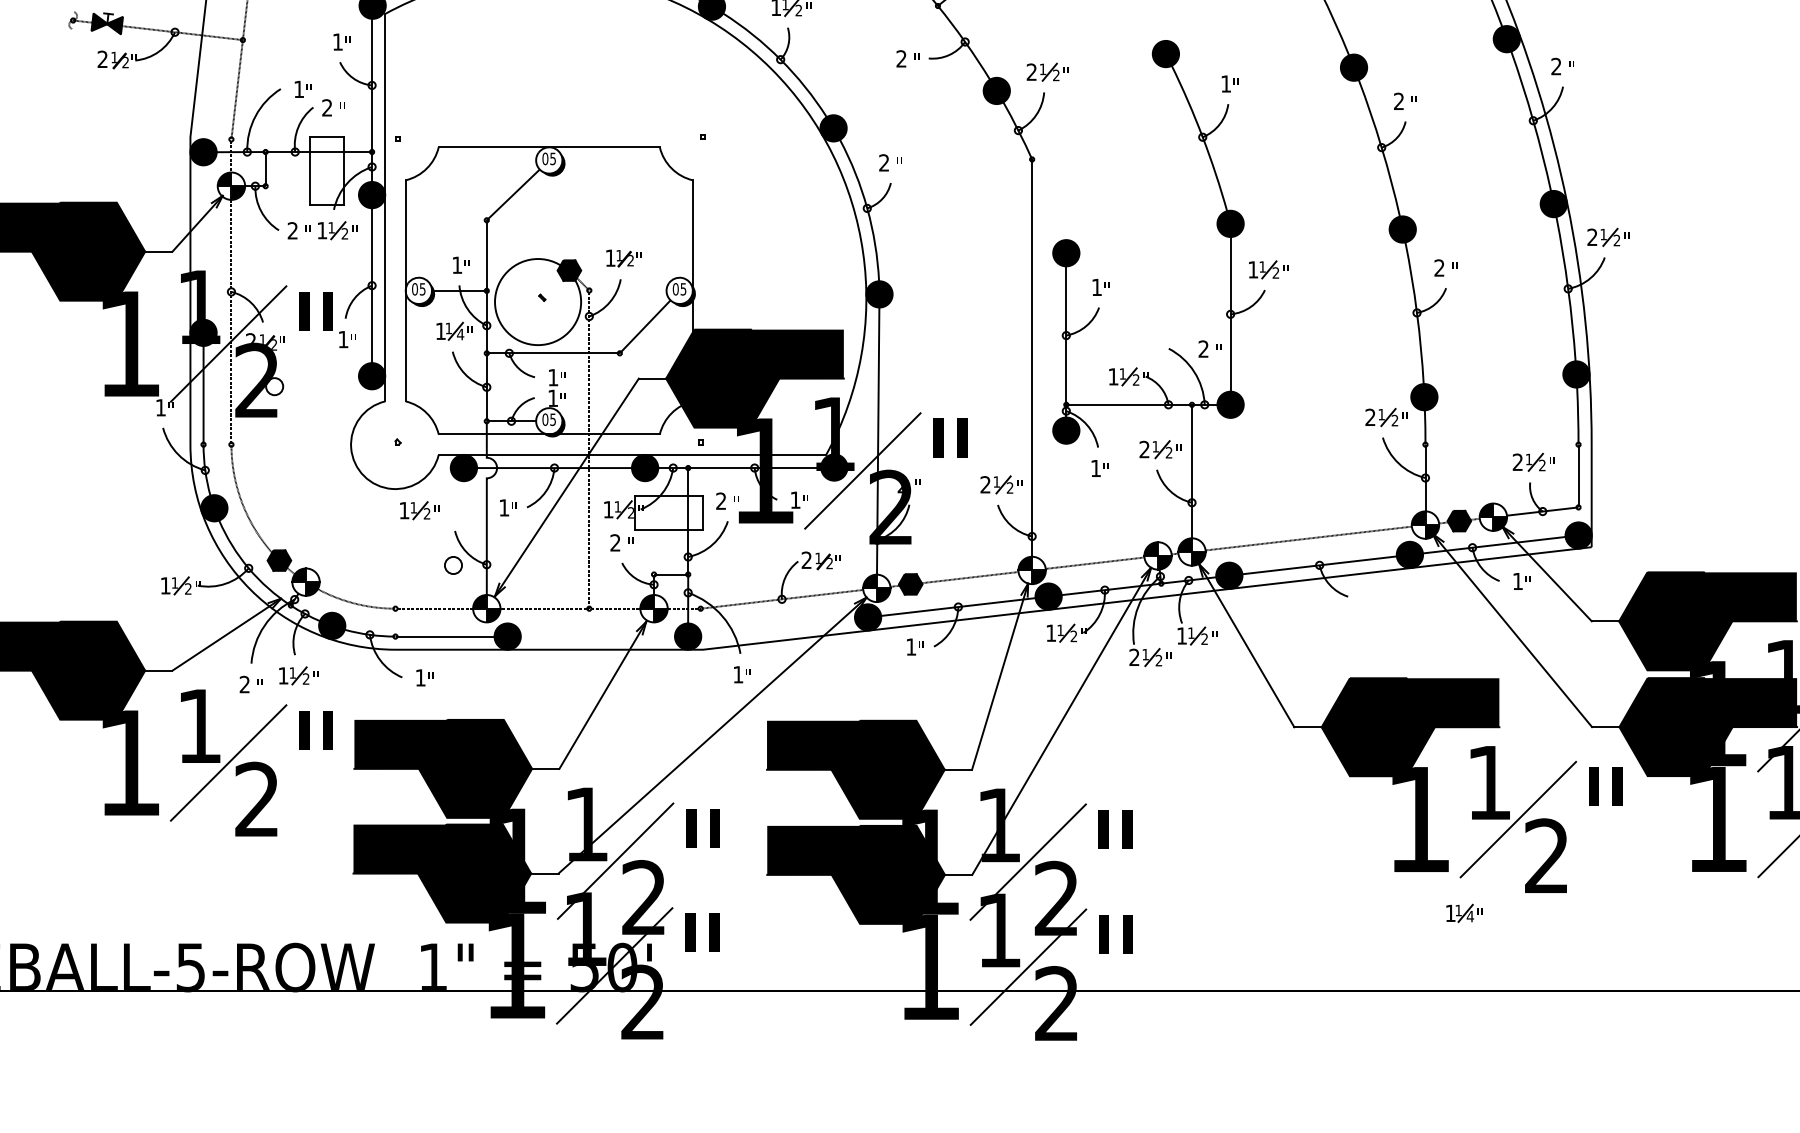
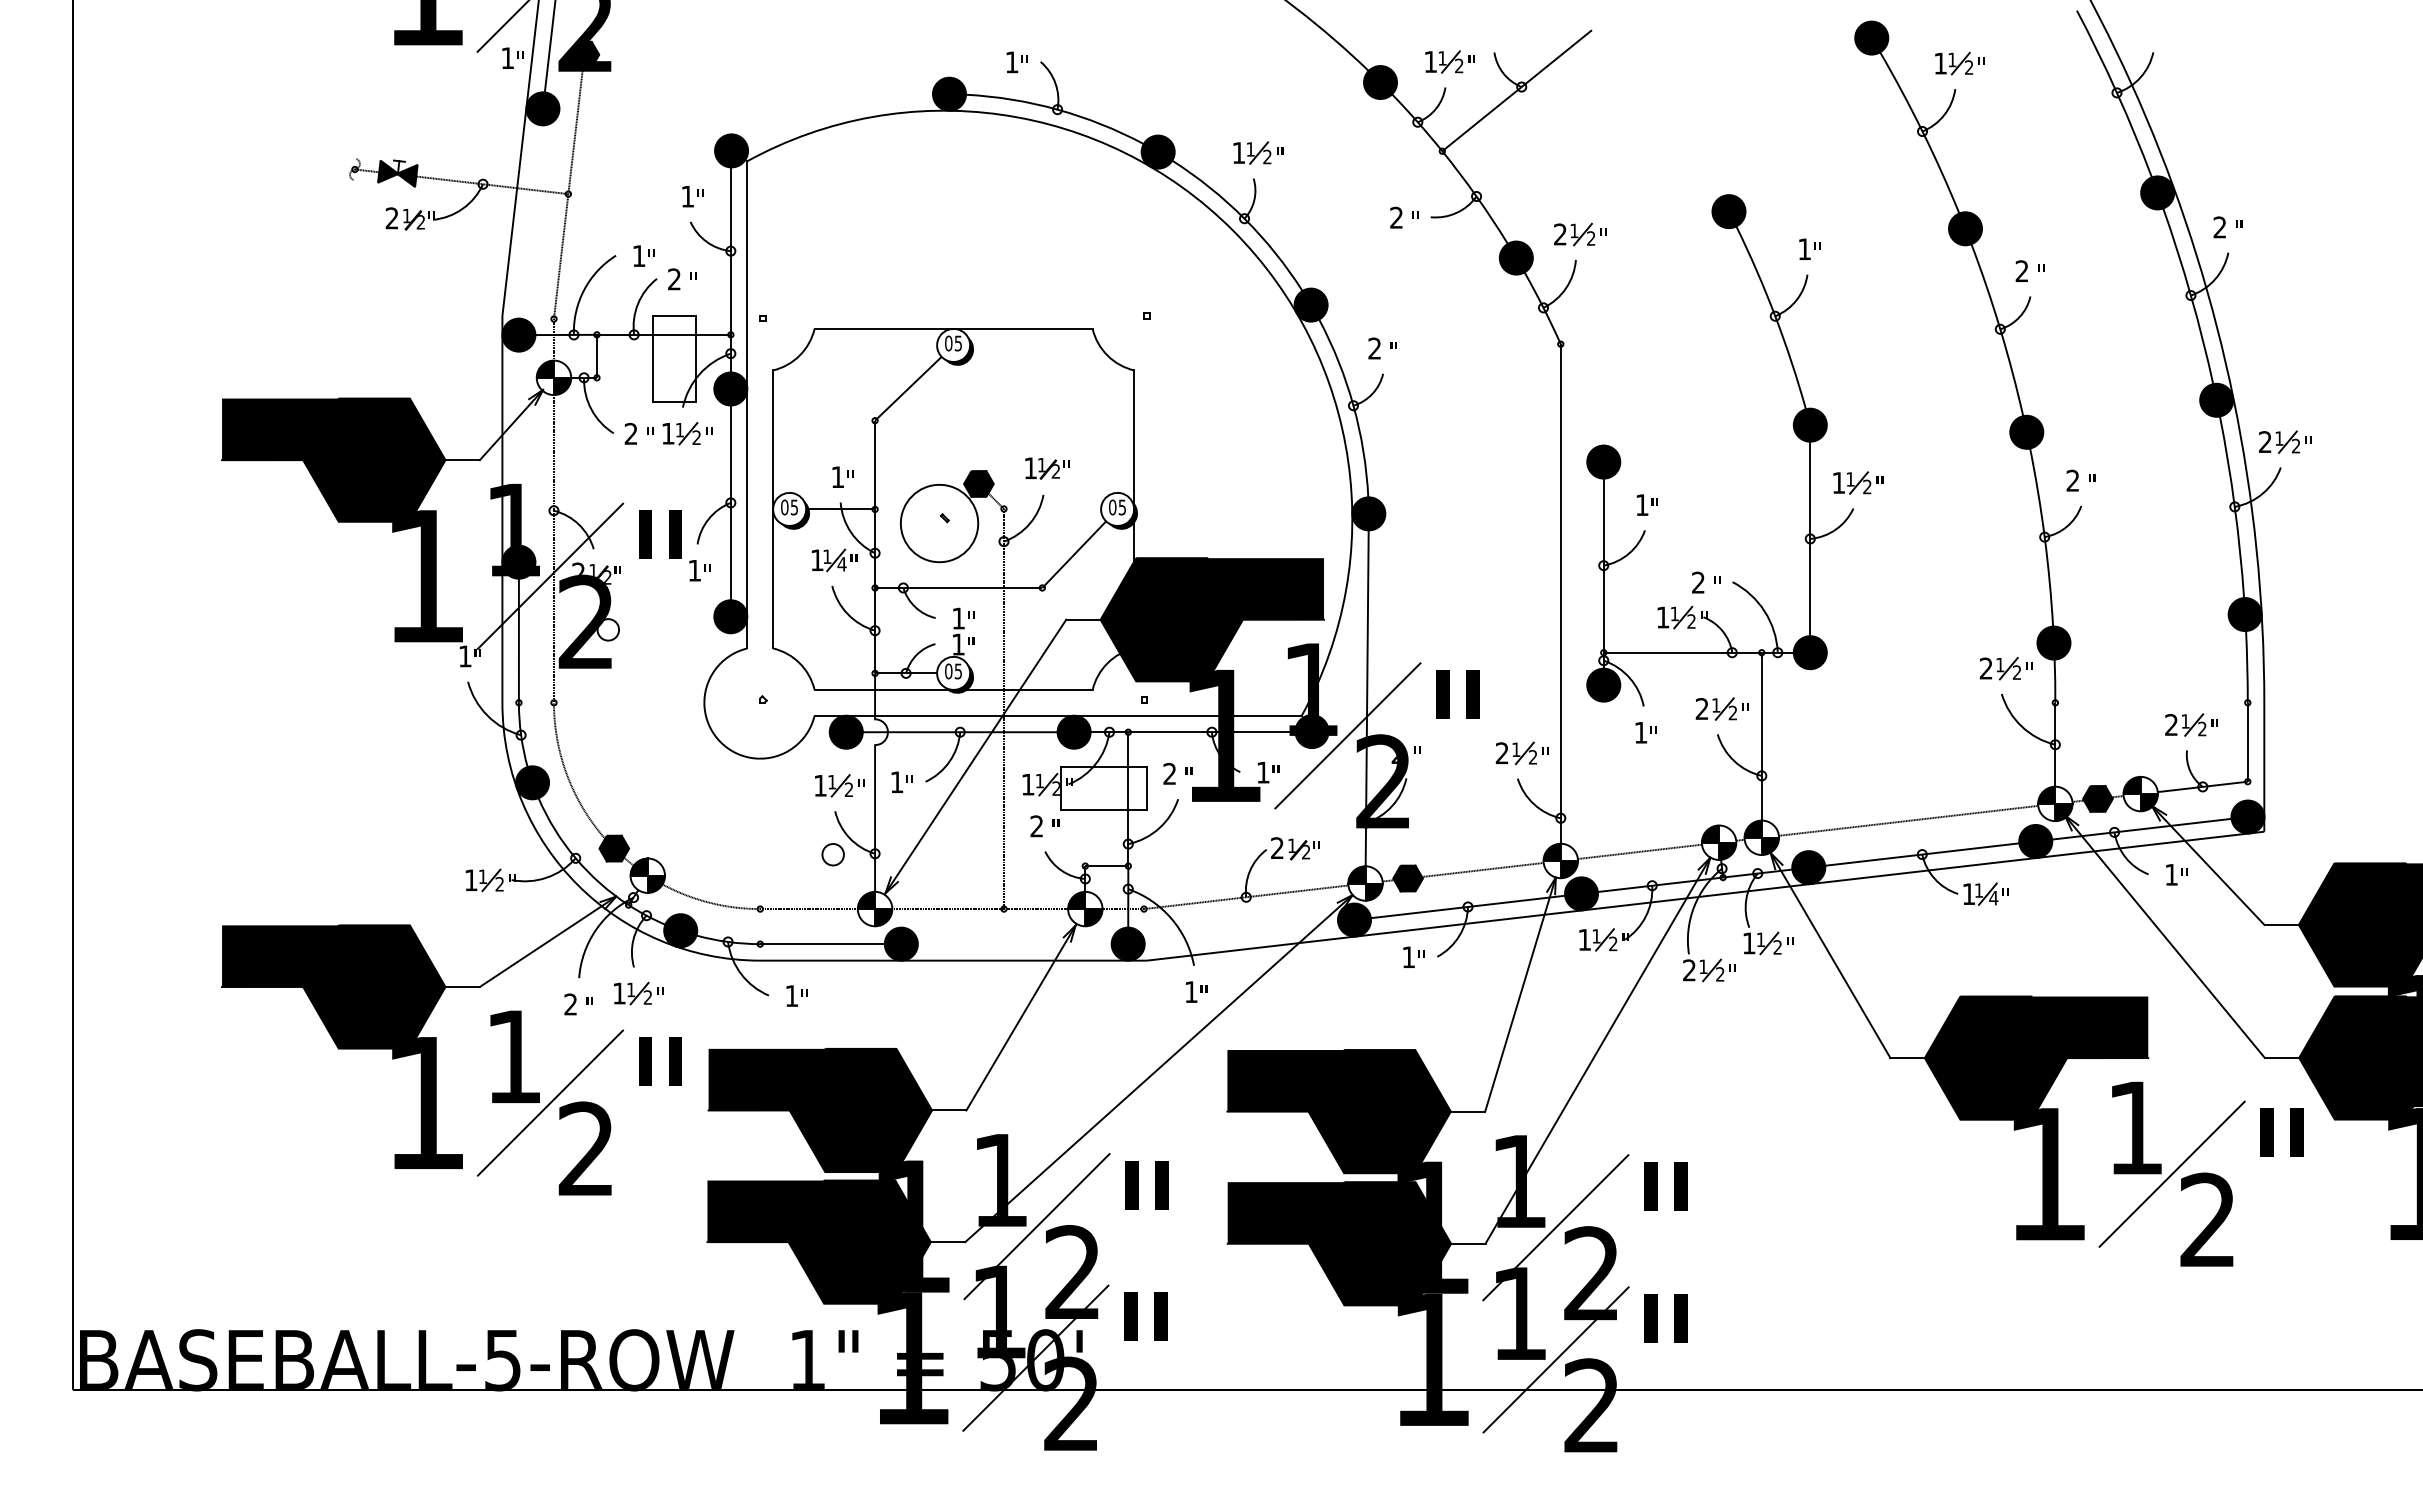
circle: (538, 302) -> (939, 523), size x0.71
text: (1210, 348) -> (1706, 582), moved
part: (419, 510) -> (839, 785), moved
part: (1463, 912) -> (1985, 893), moved

